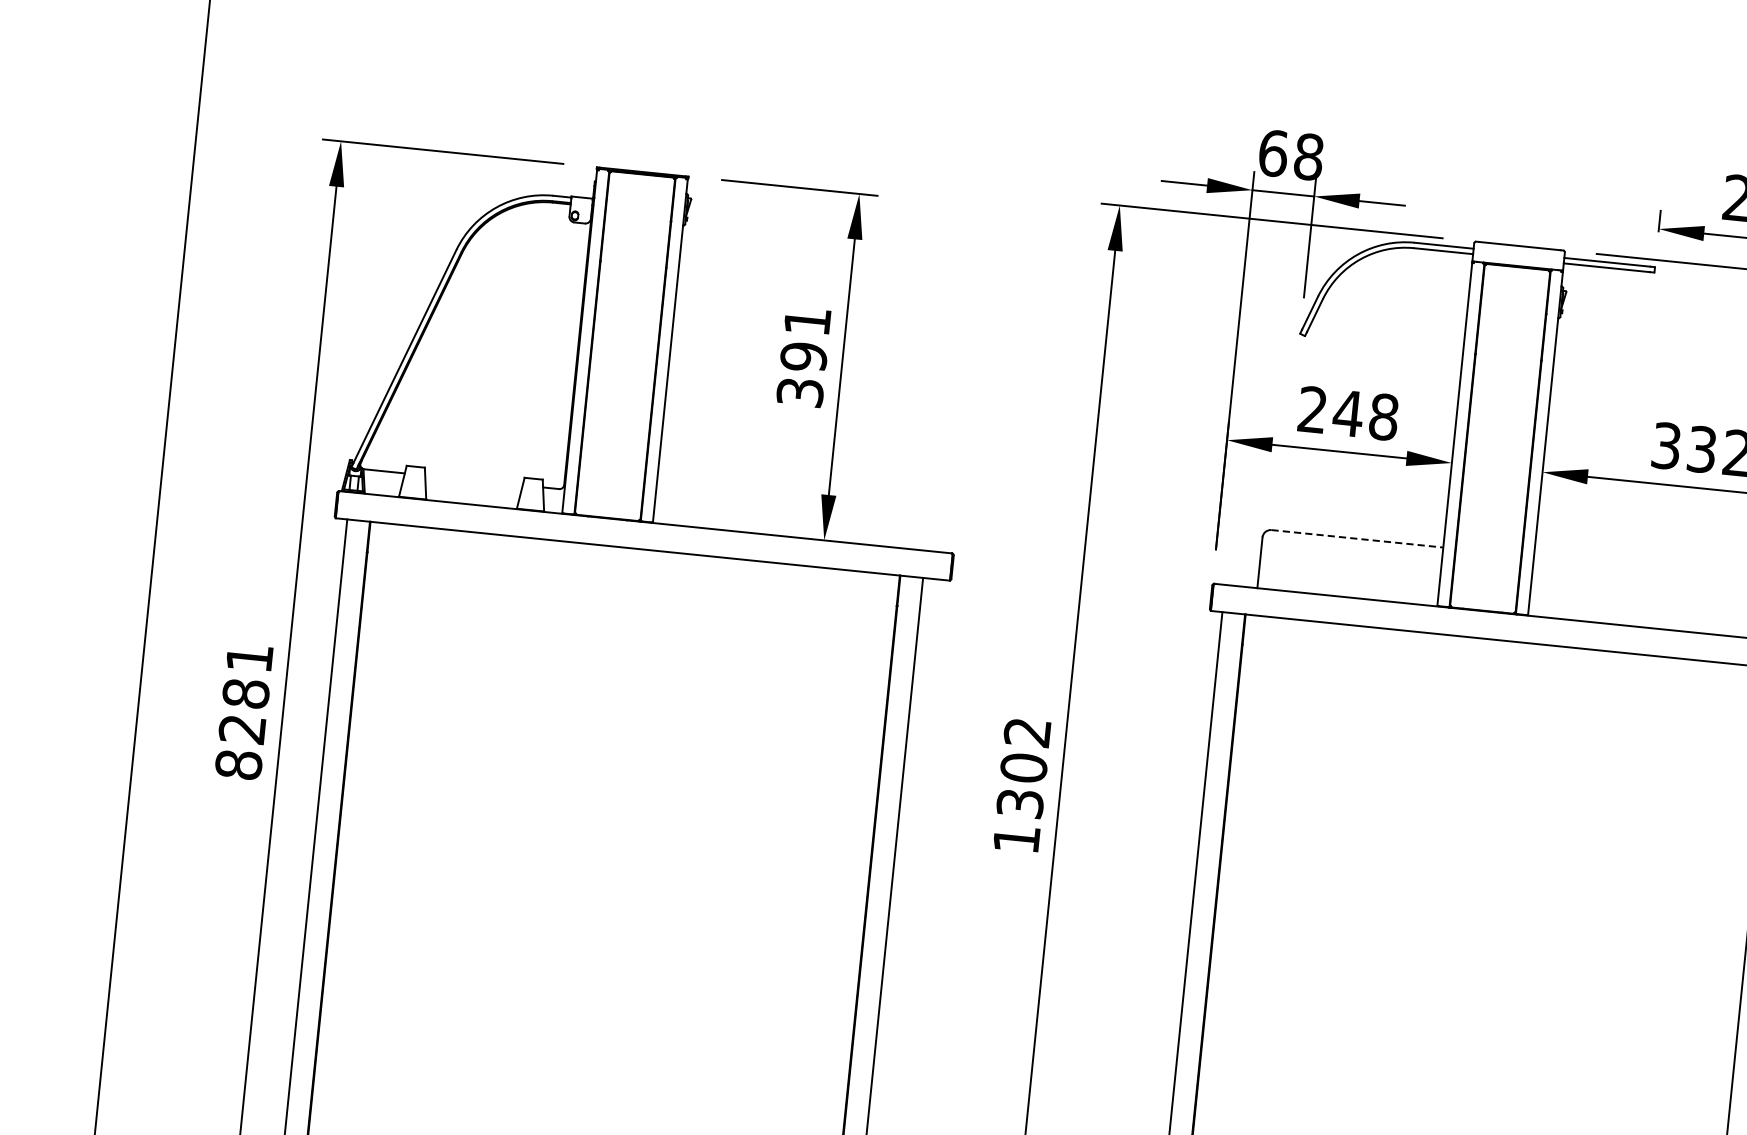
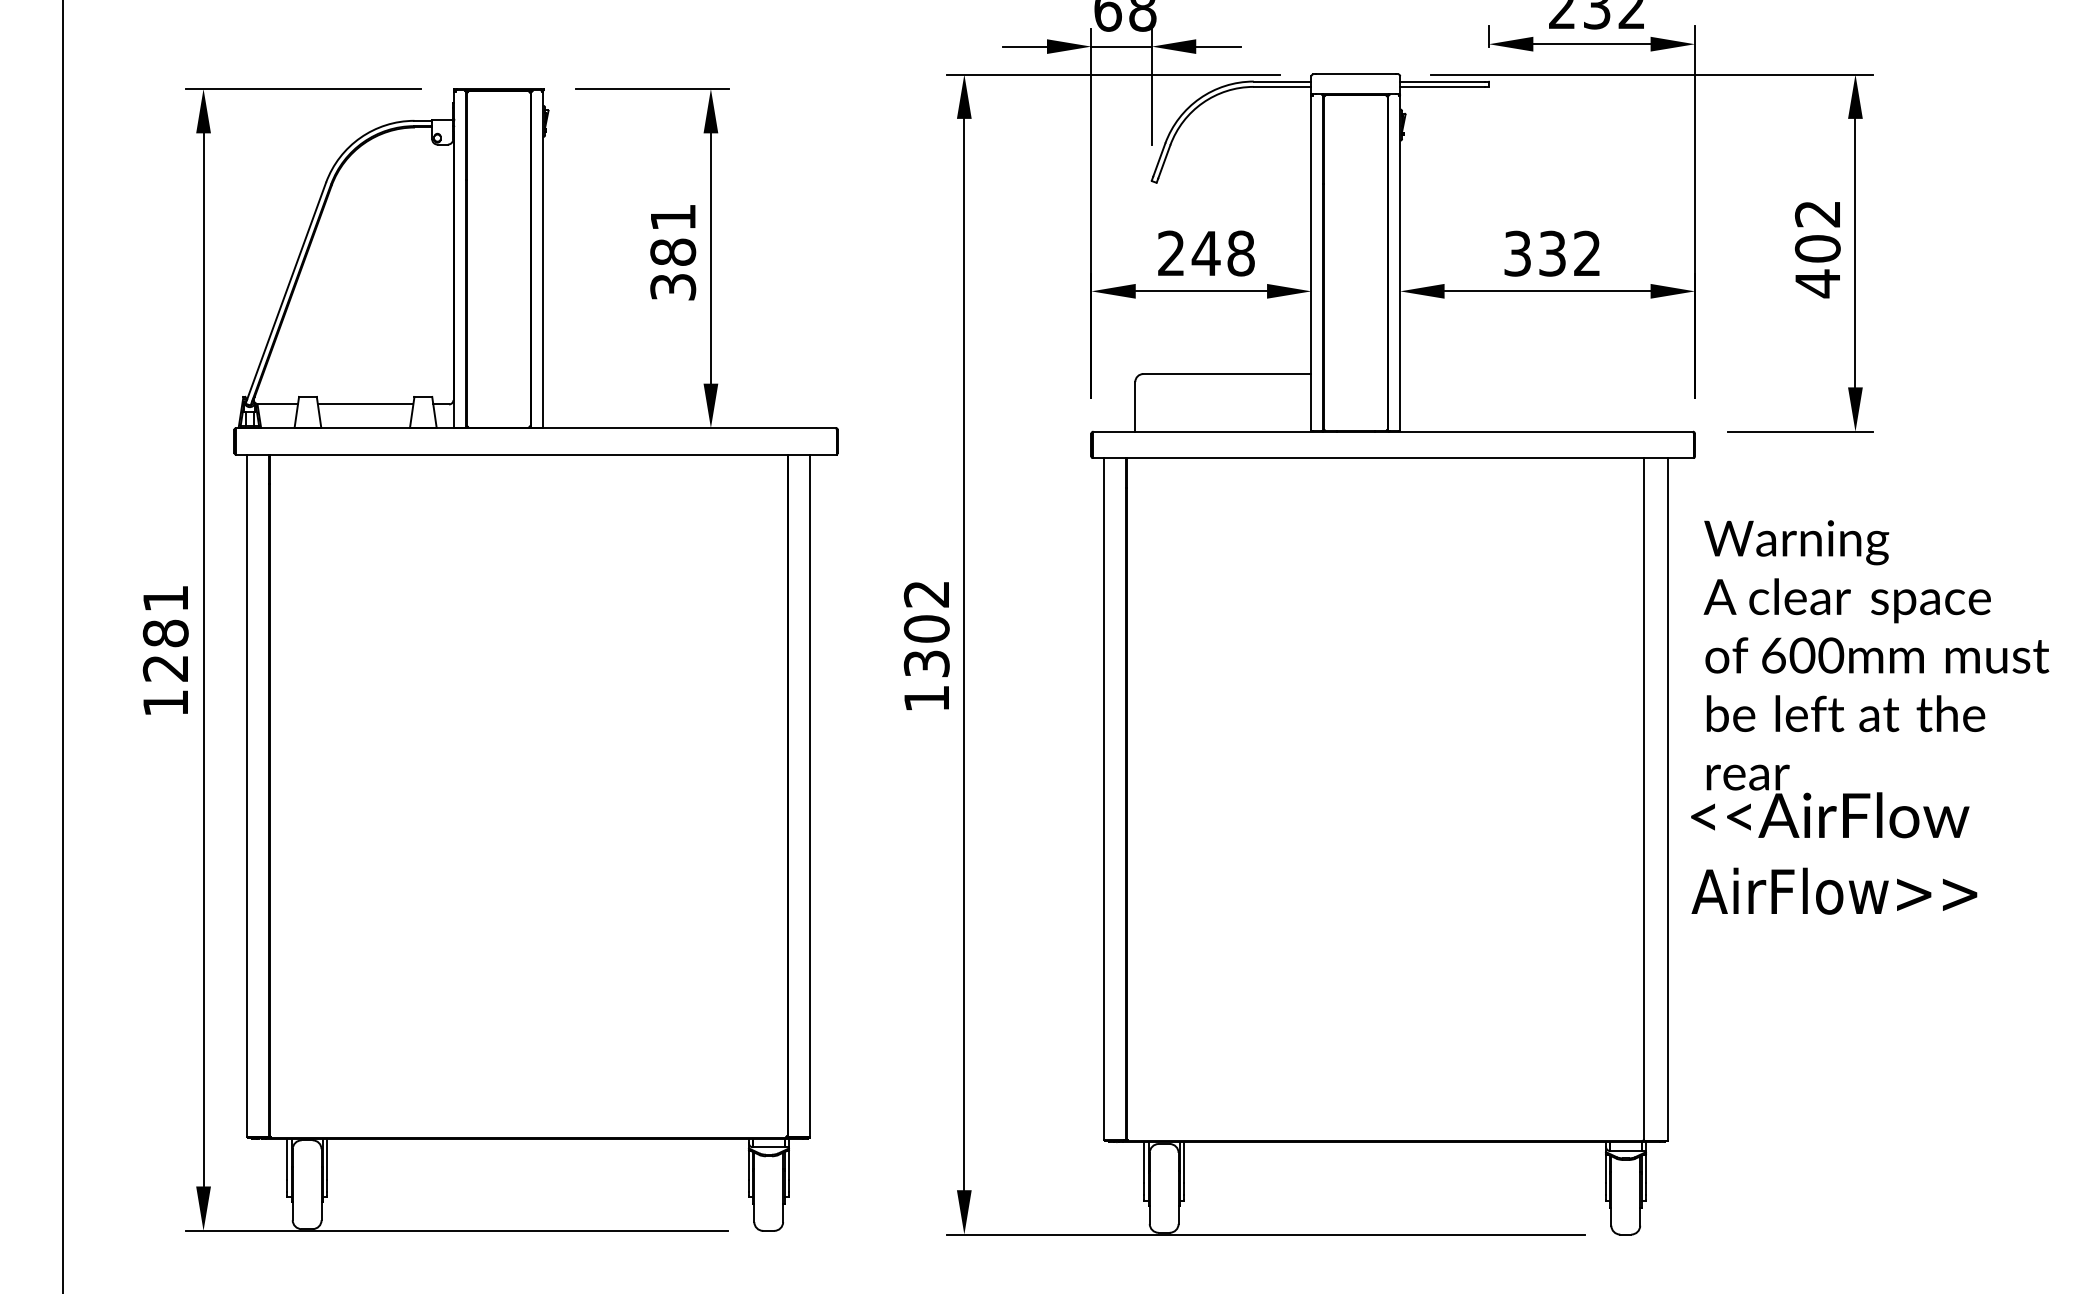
text: (804, 357) -> (673, 252), 391 -> 381
line: (473, 480) -> (365, 404), added
line: (1357, 539) -> (1227, 374), dashed -> solid
text: (238, 764) -> (165, 702), 8281 -> 1281

